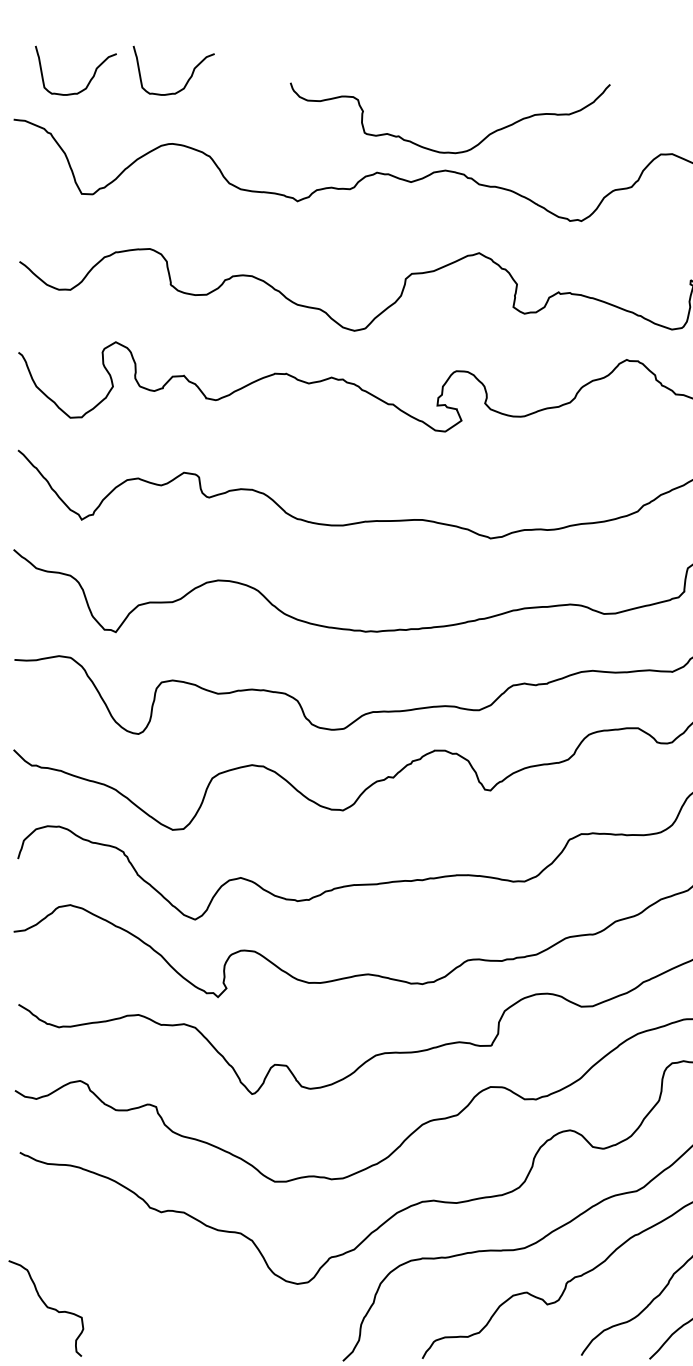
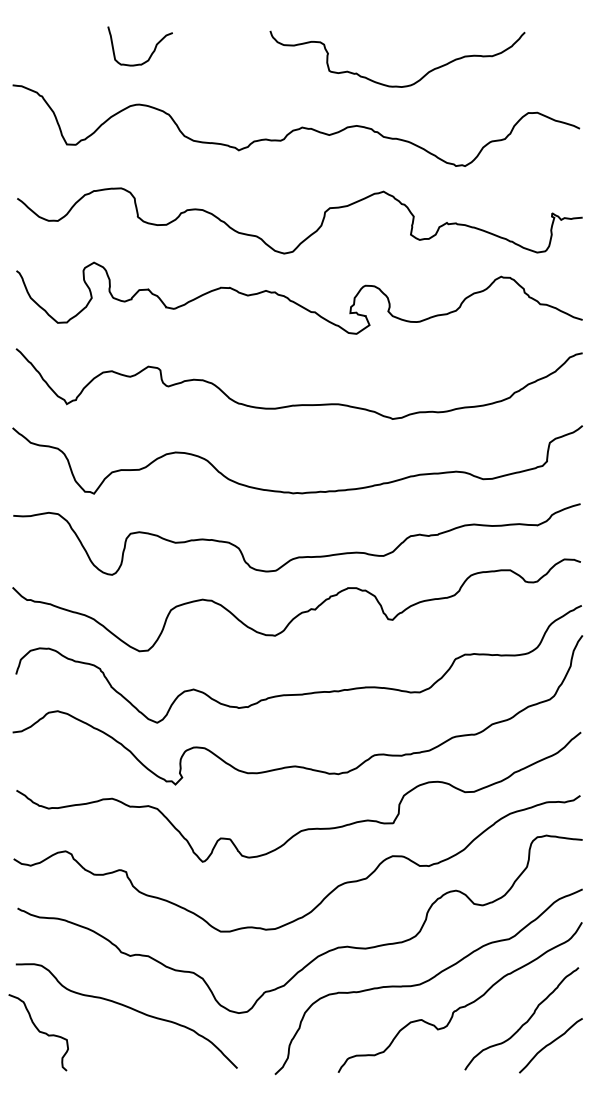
curve: (88, 80) -> (72, 54), removed
curve: (450, 151) -> (397, 85), moved
curve: (161, 1279) -> (130, 1009), added

